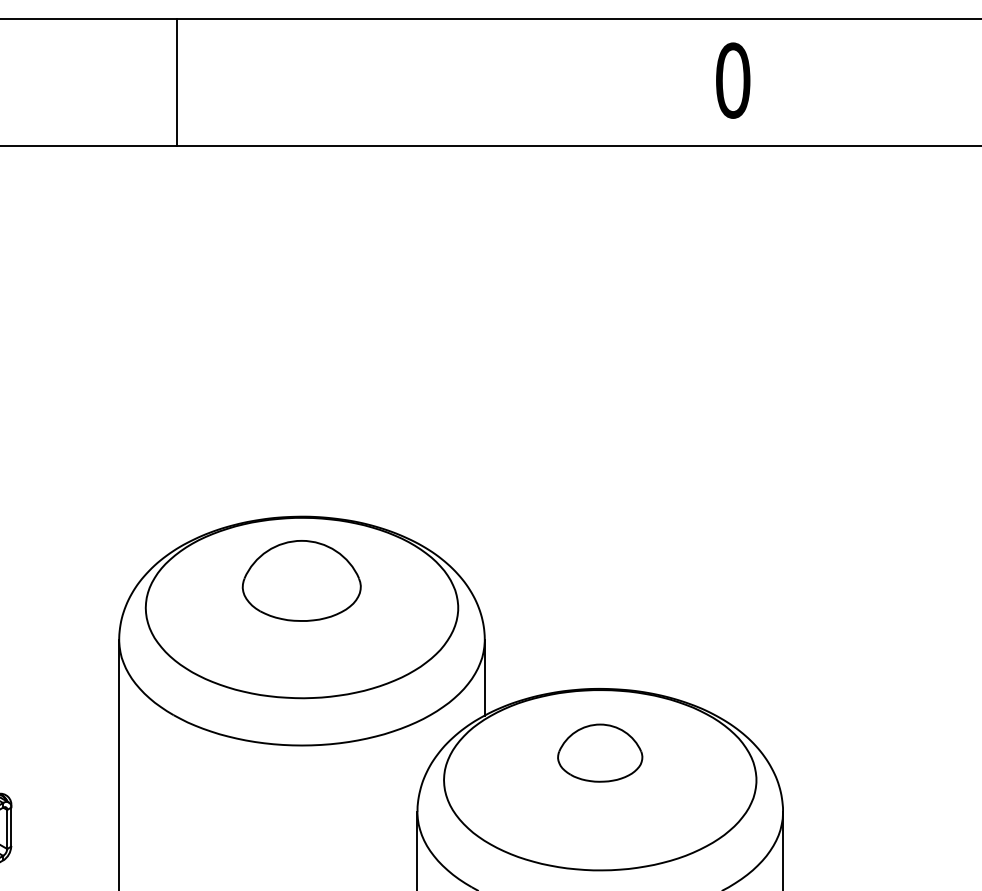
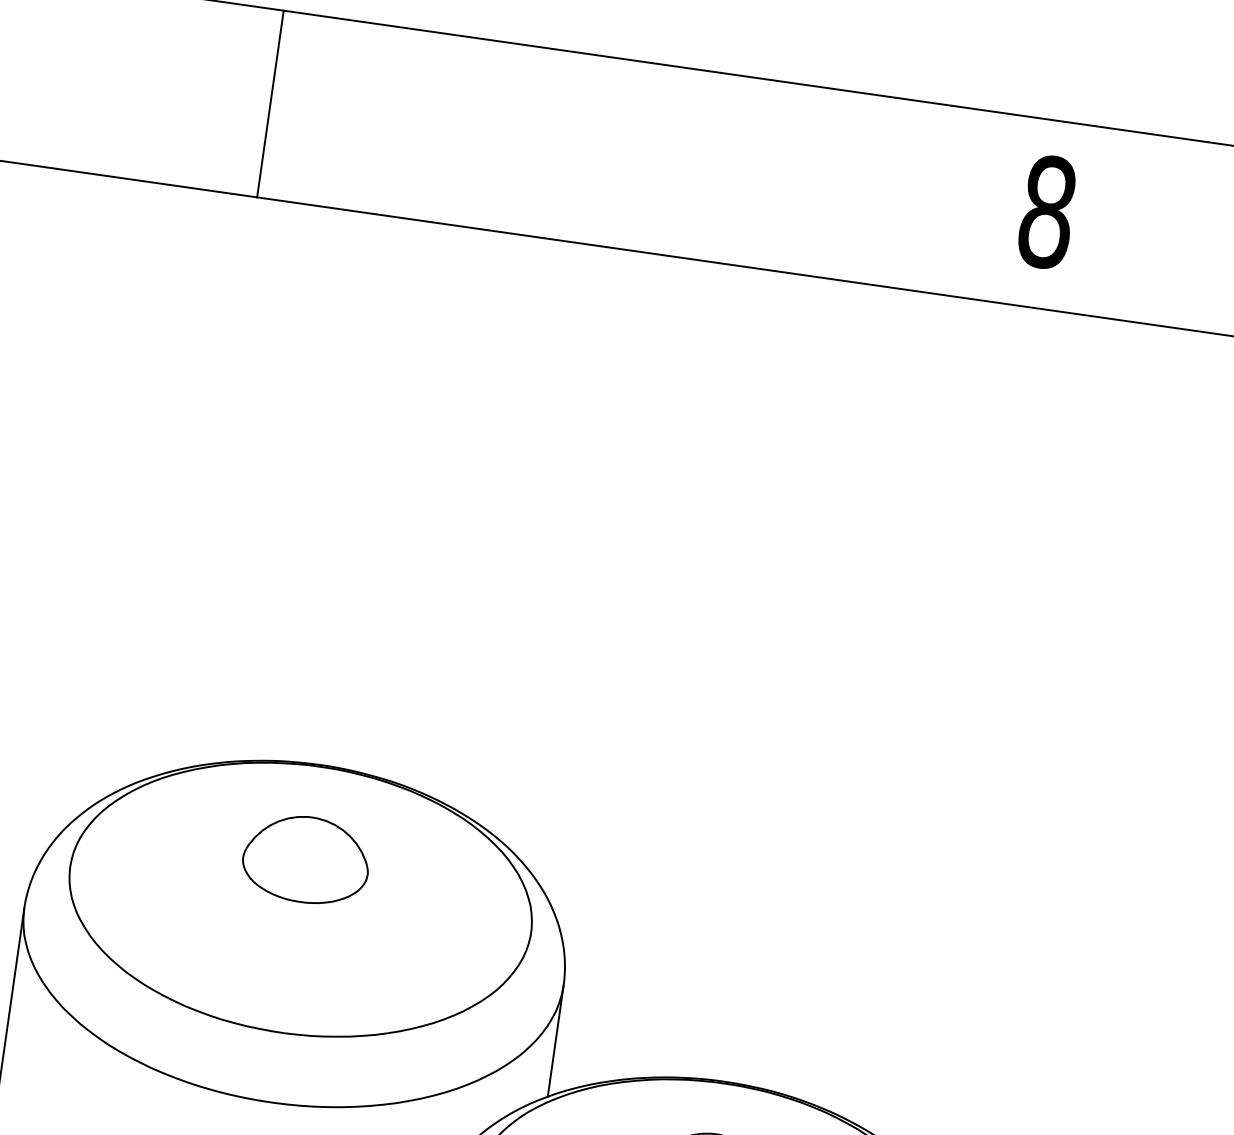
text: (733, 80) -> (1048, 212), 0 -> 8
line: (176, 82) -> (270, 104), moved
part: (302, 580) -> (307, 859), size x0.71

